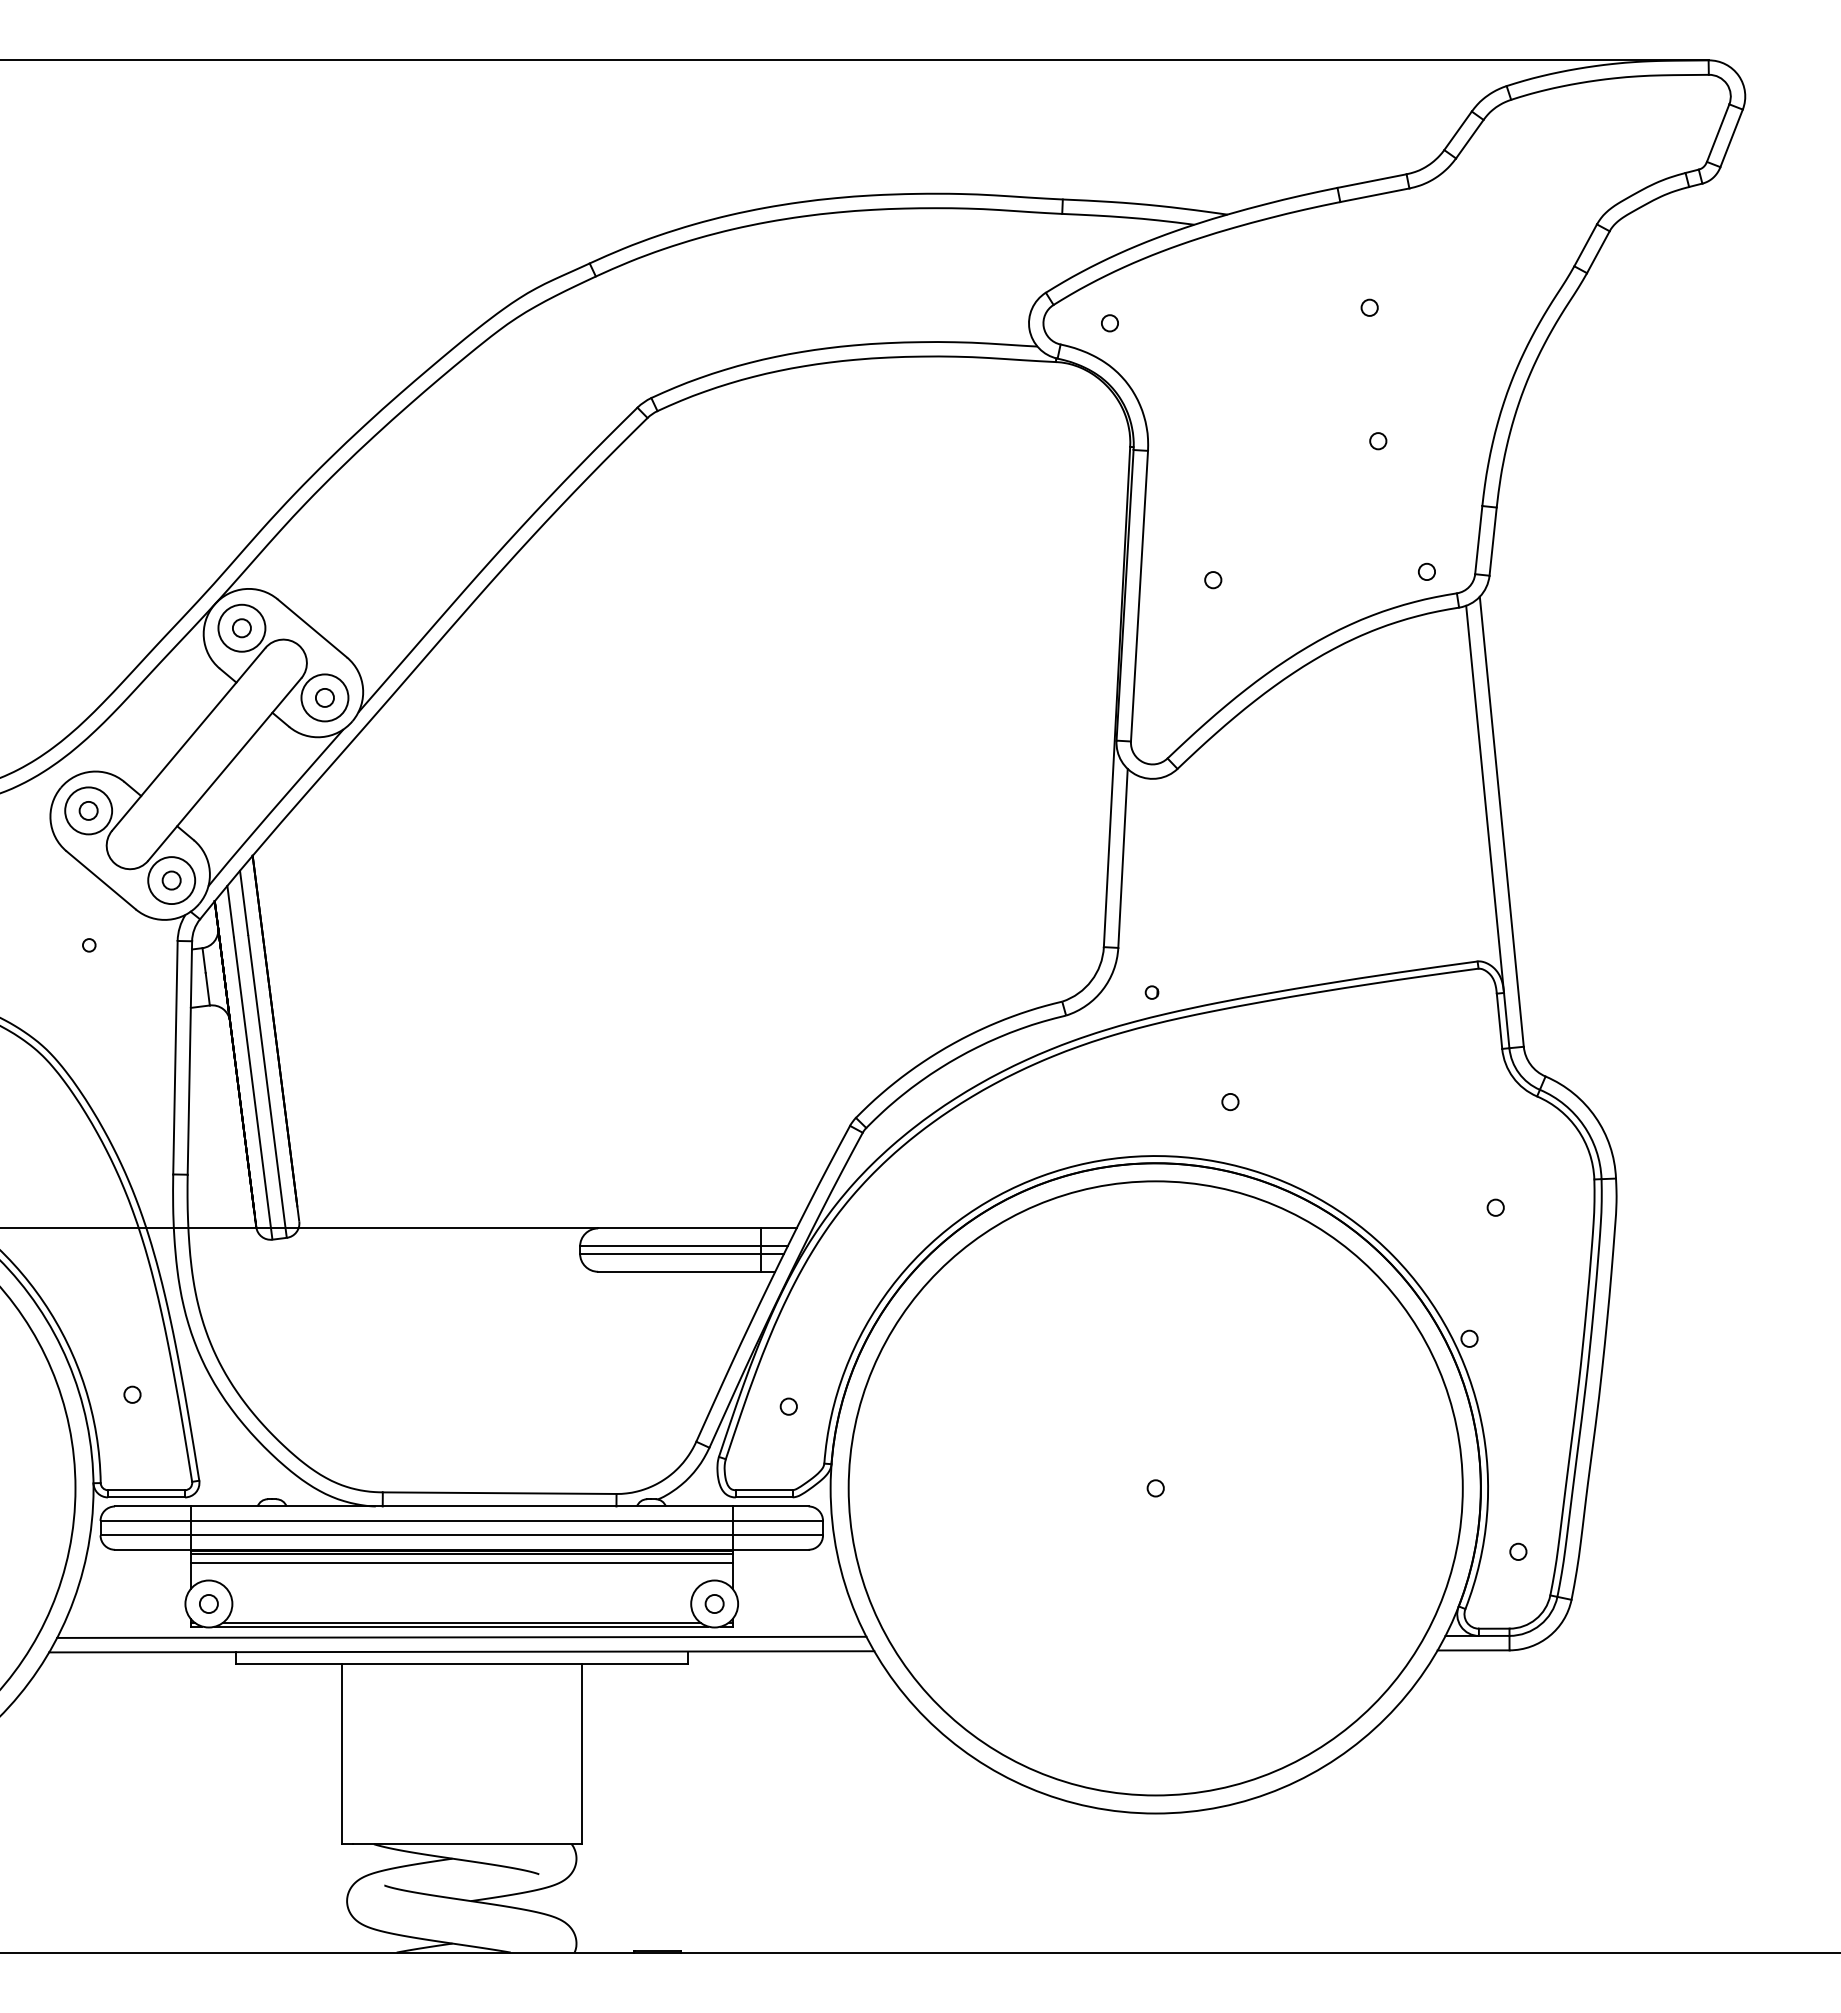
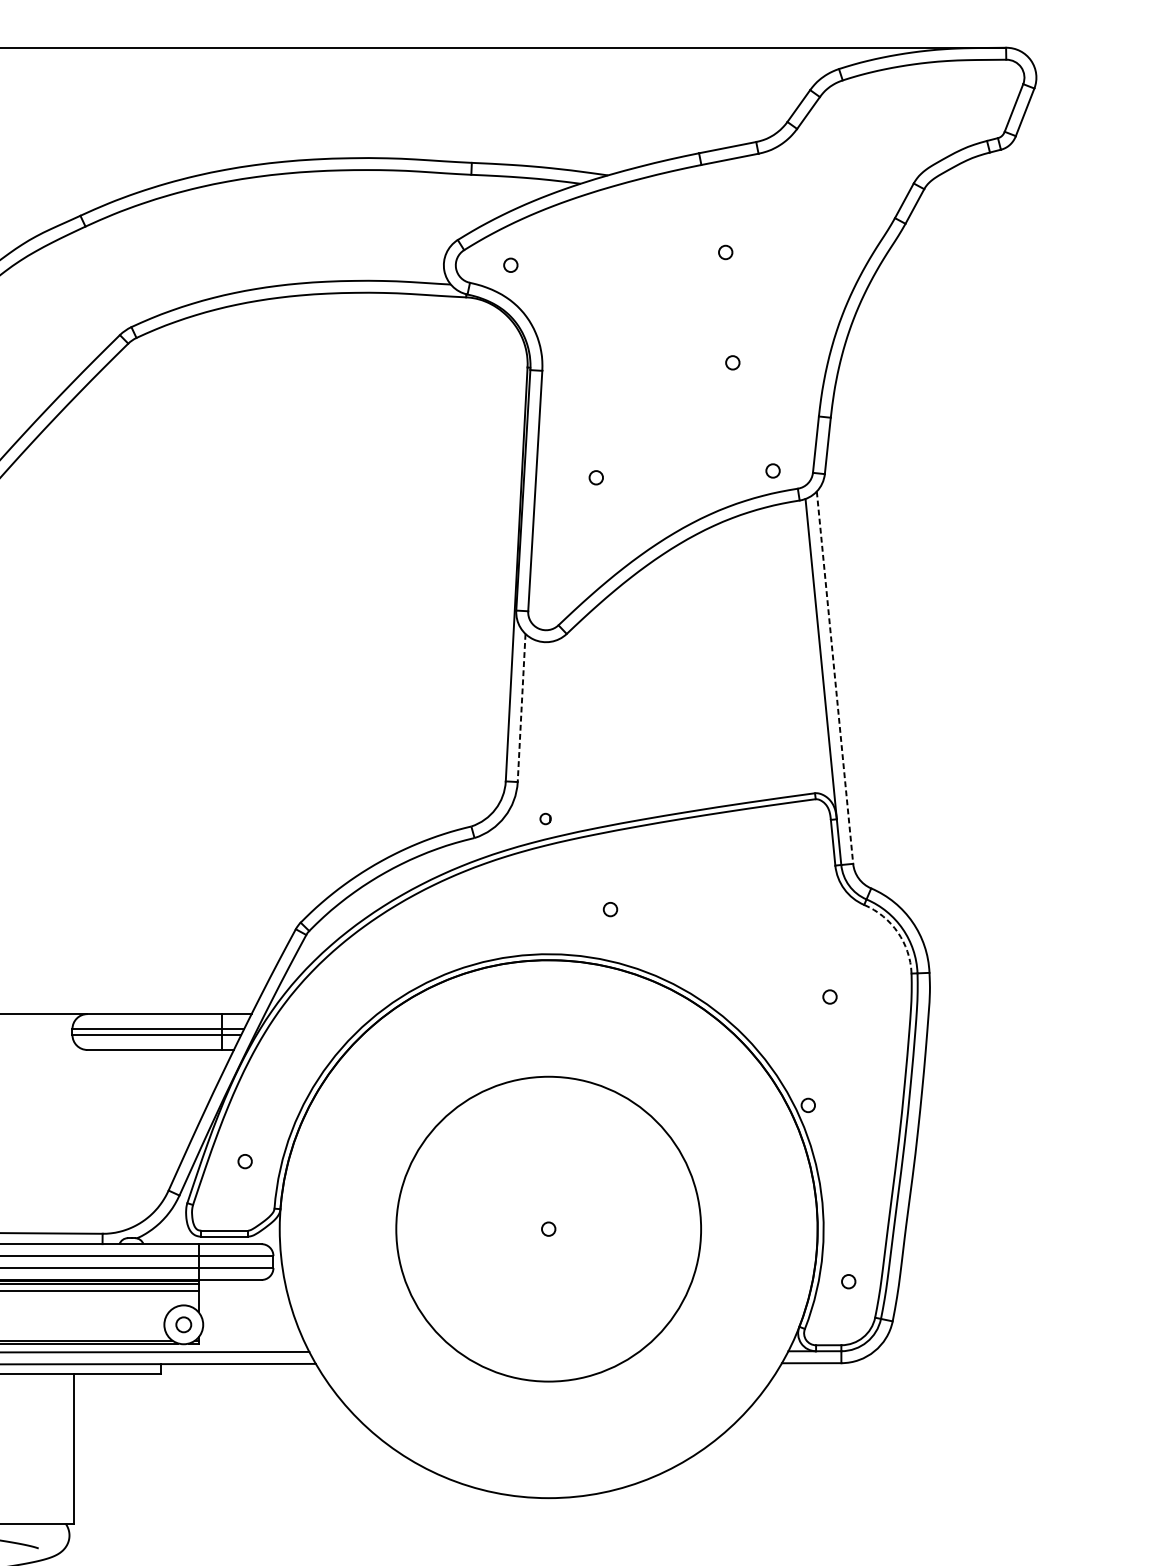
line: (1501, 822) -> (834, 678), solid -> dashed
line: (1123, 858) -> (522, 708), solid -> dashed
arc: (1577, 1129) -> (897, 932), solid -> dashed
circle: (1155, 1488) -> (548, 1229), size x0.6

